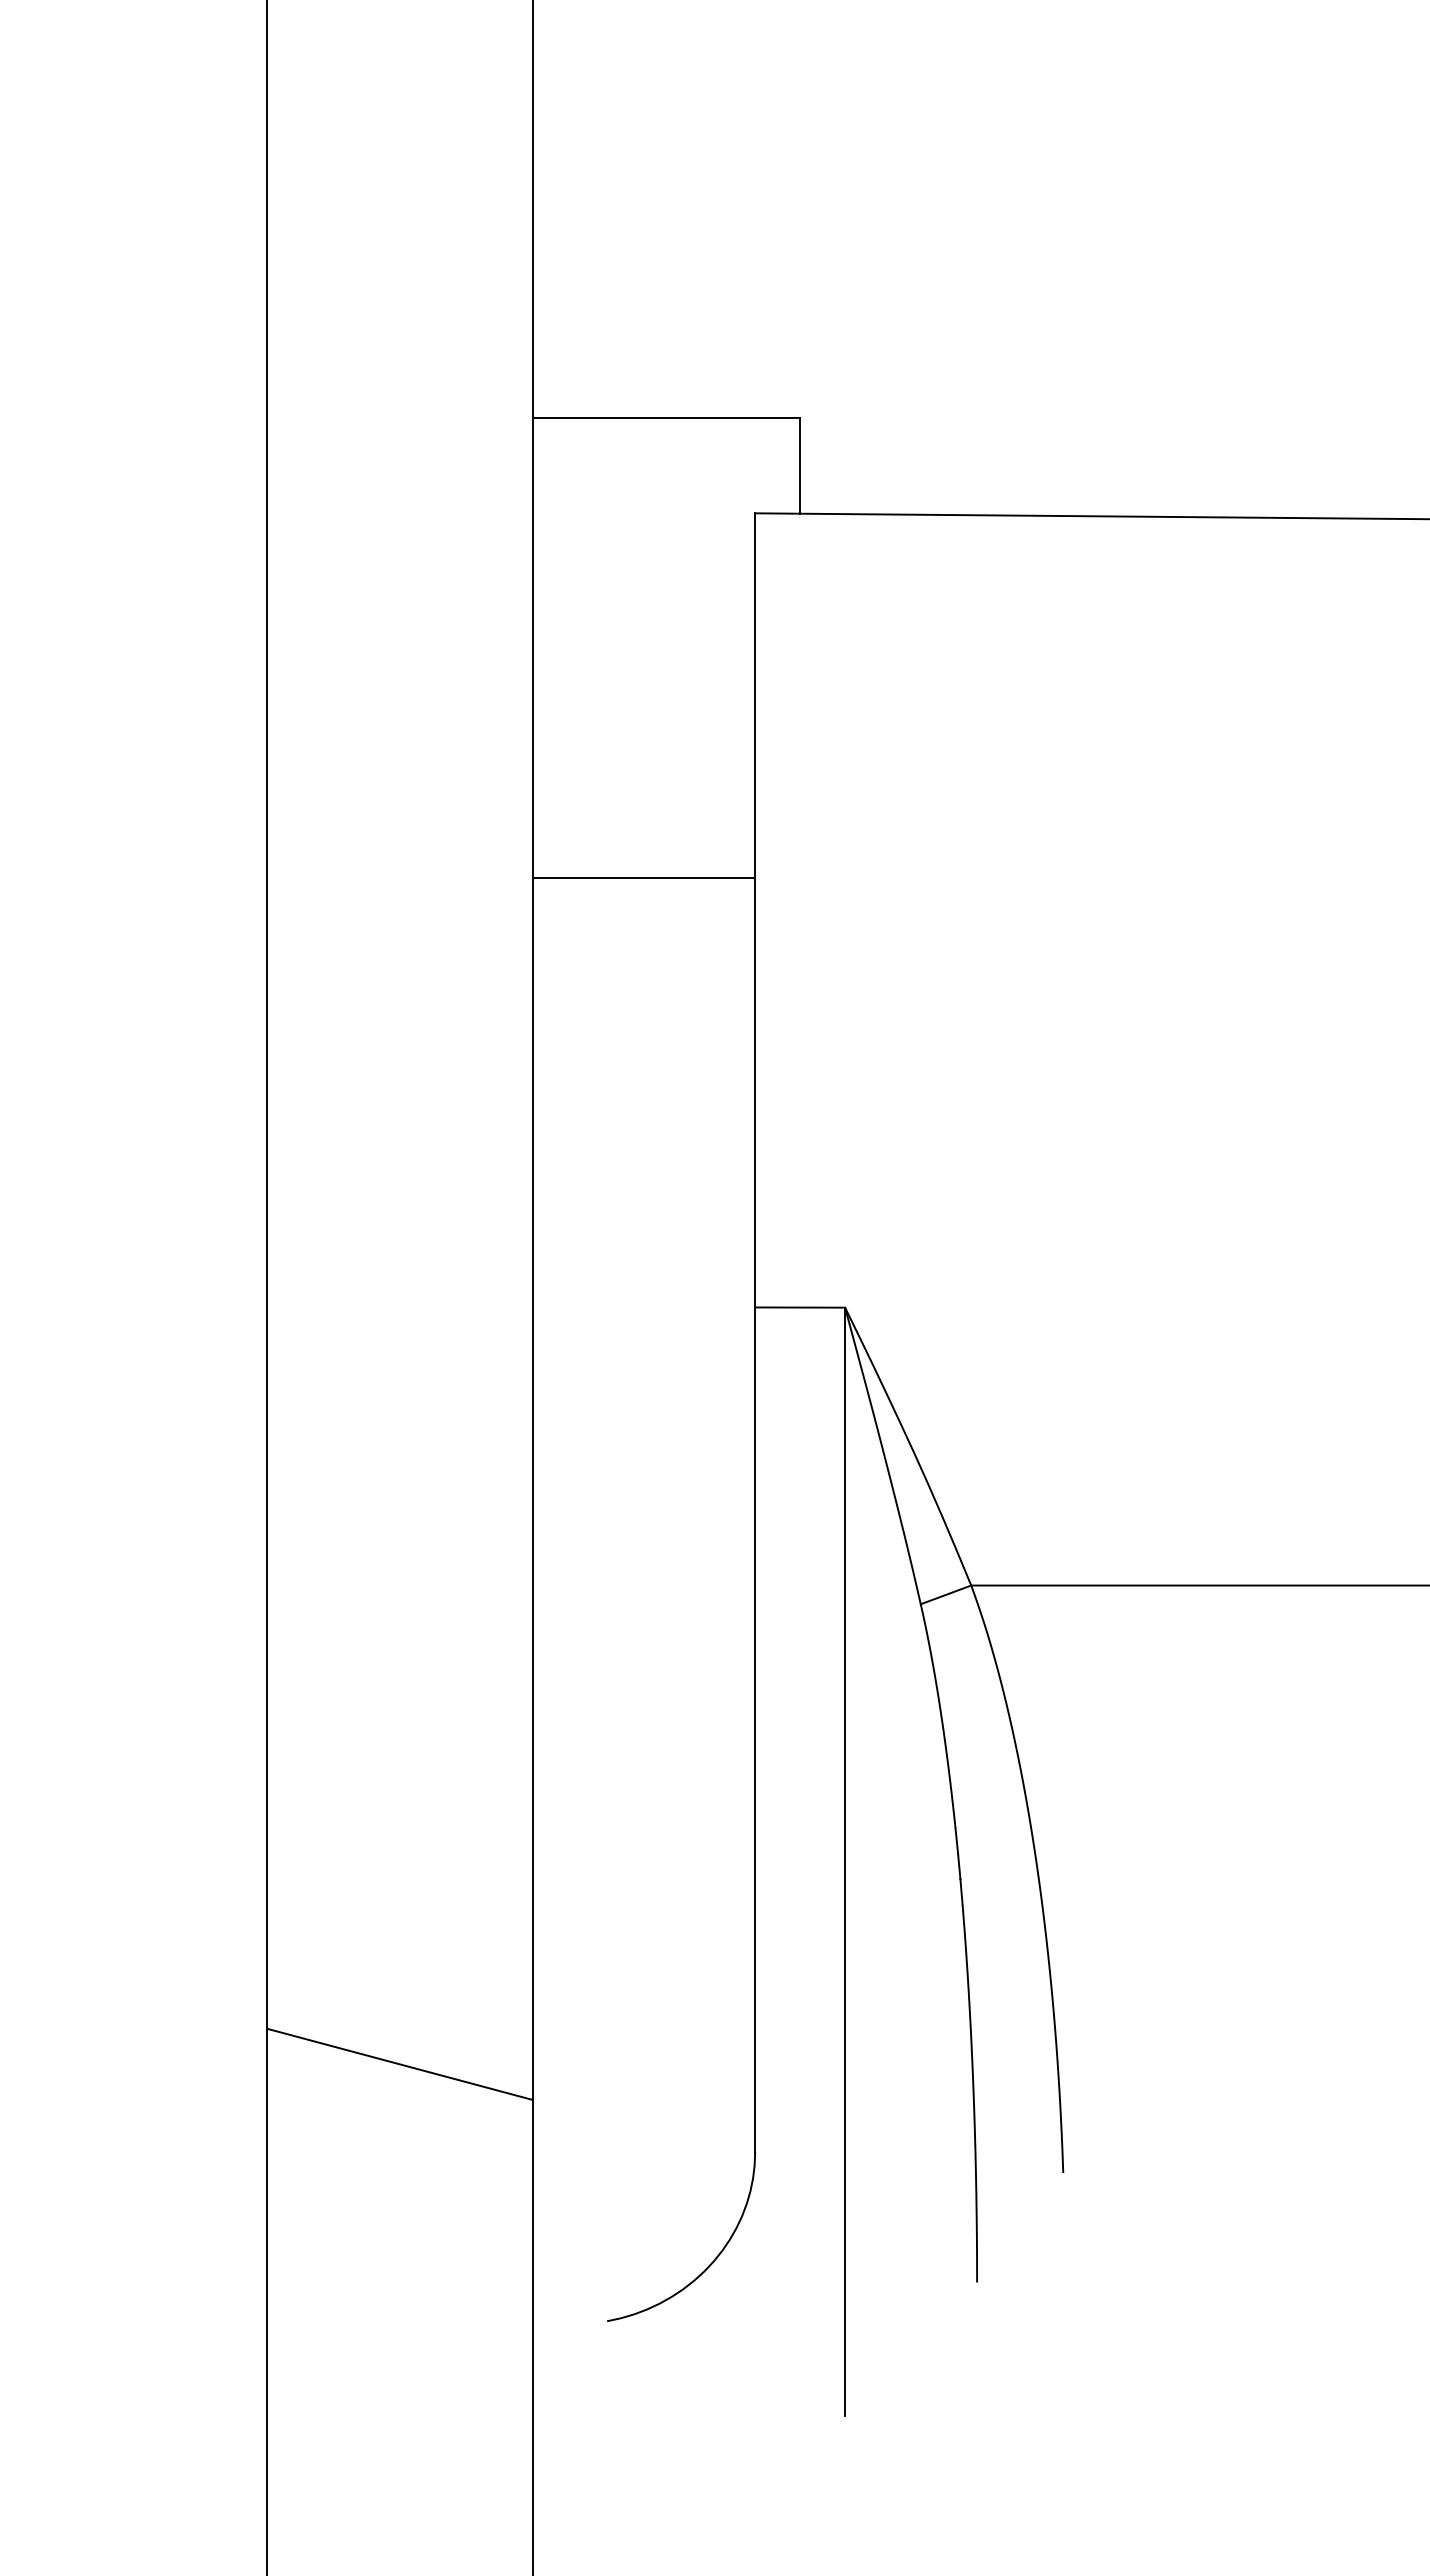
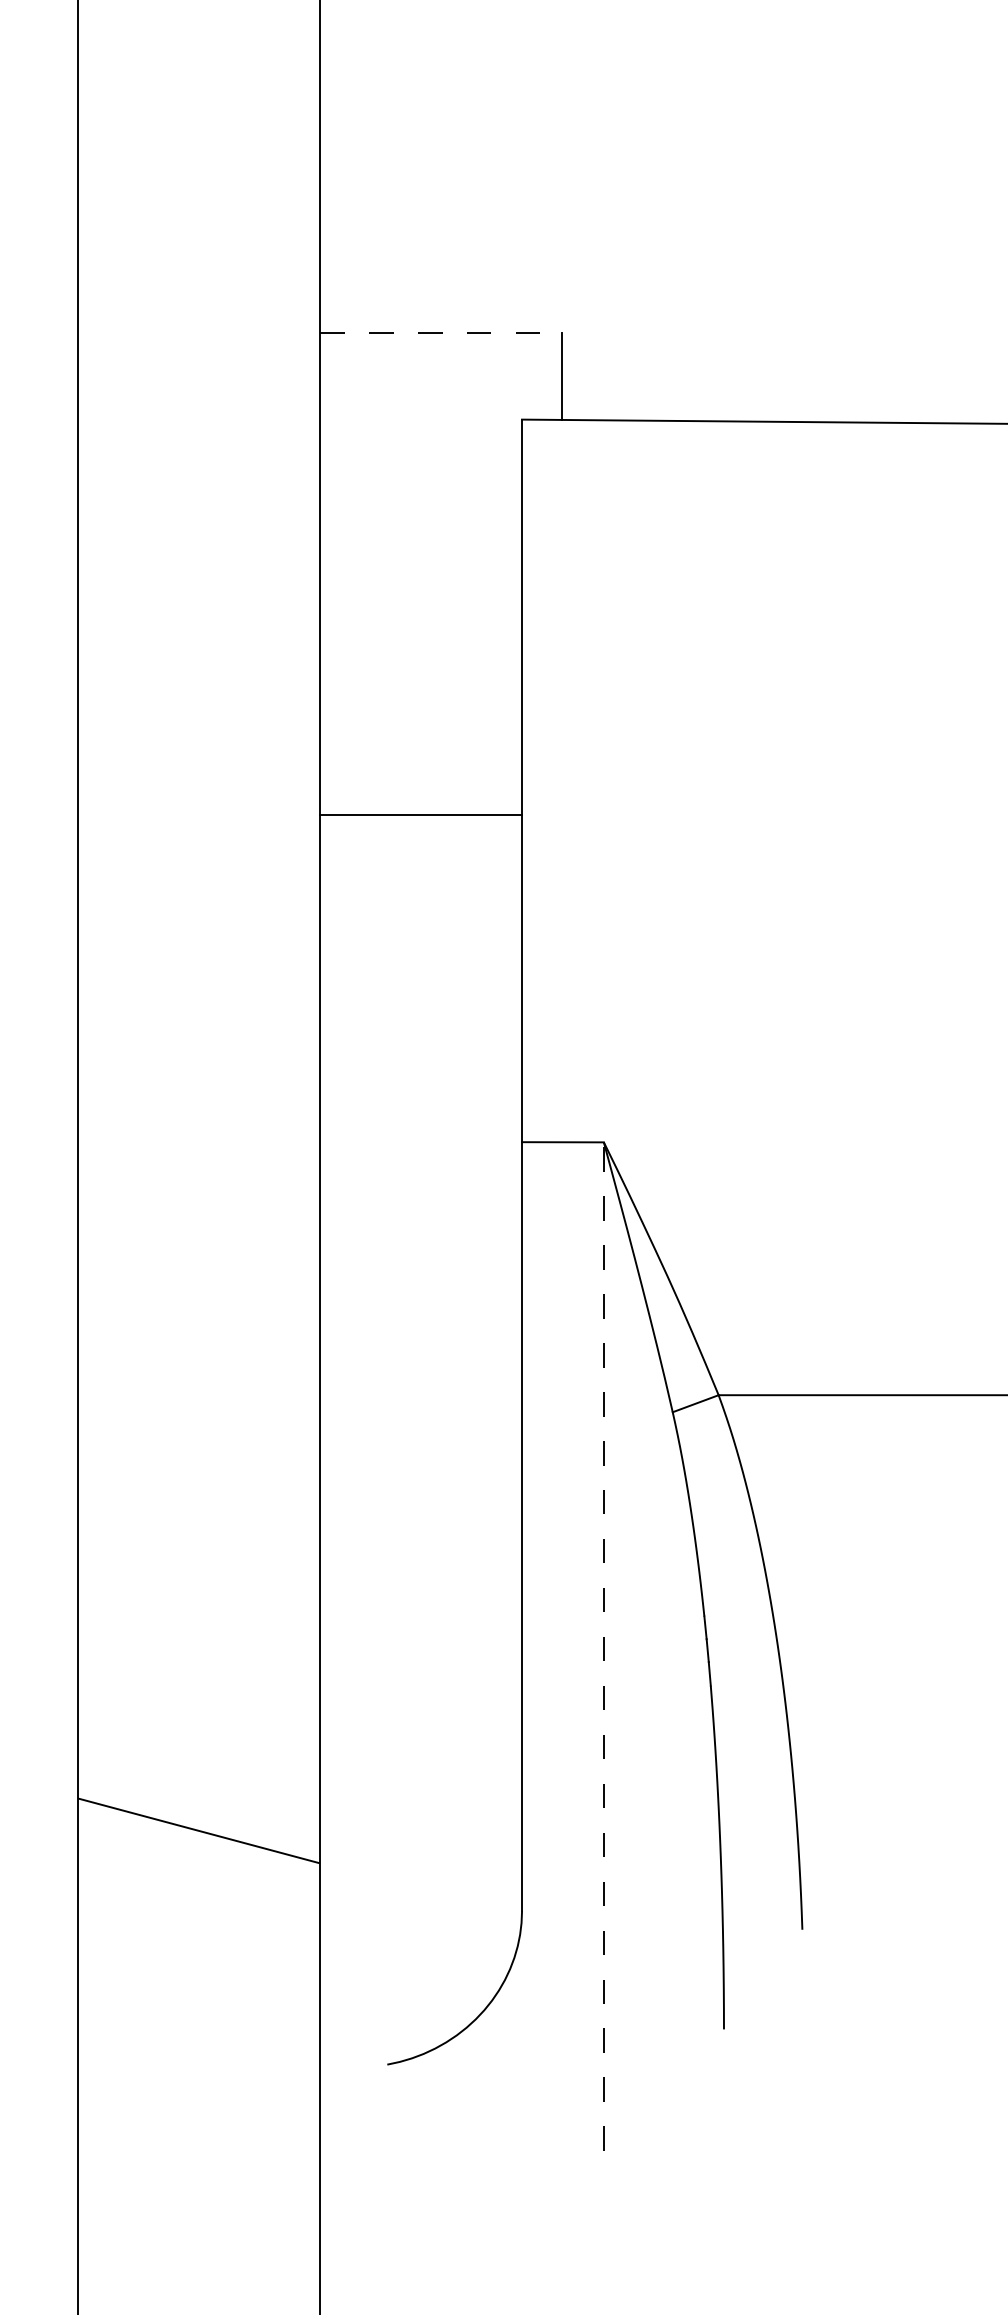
line: (666, 418) -> (441, 333), solid -> dashed
line: (644, 877) -> (421, 814), moved
line: (845, 1861) -> (604, 1646), solid -> dashed

